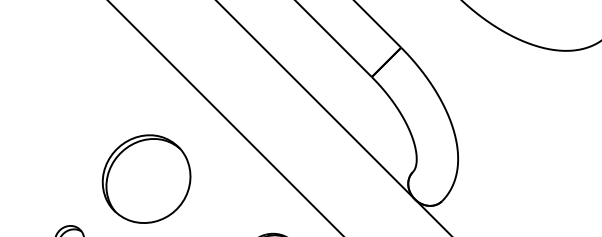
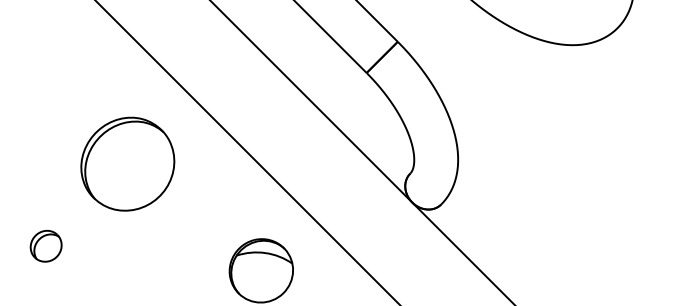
part: (146, 178) -> (127, 163), moved

